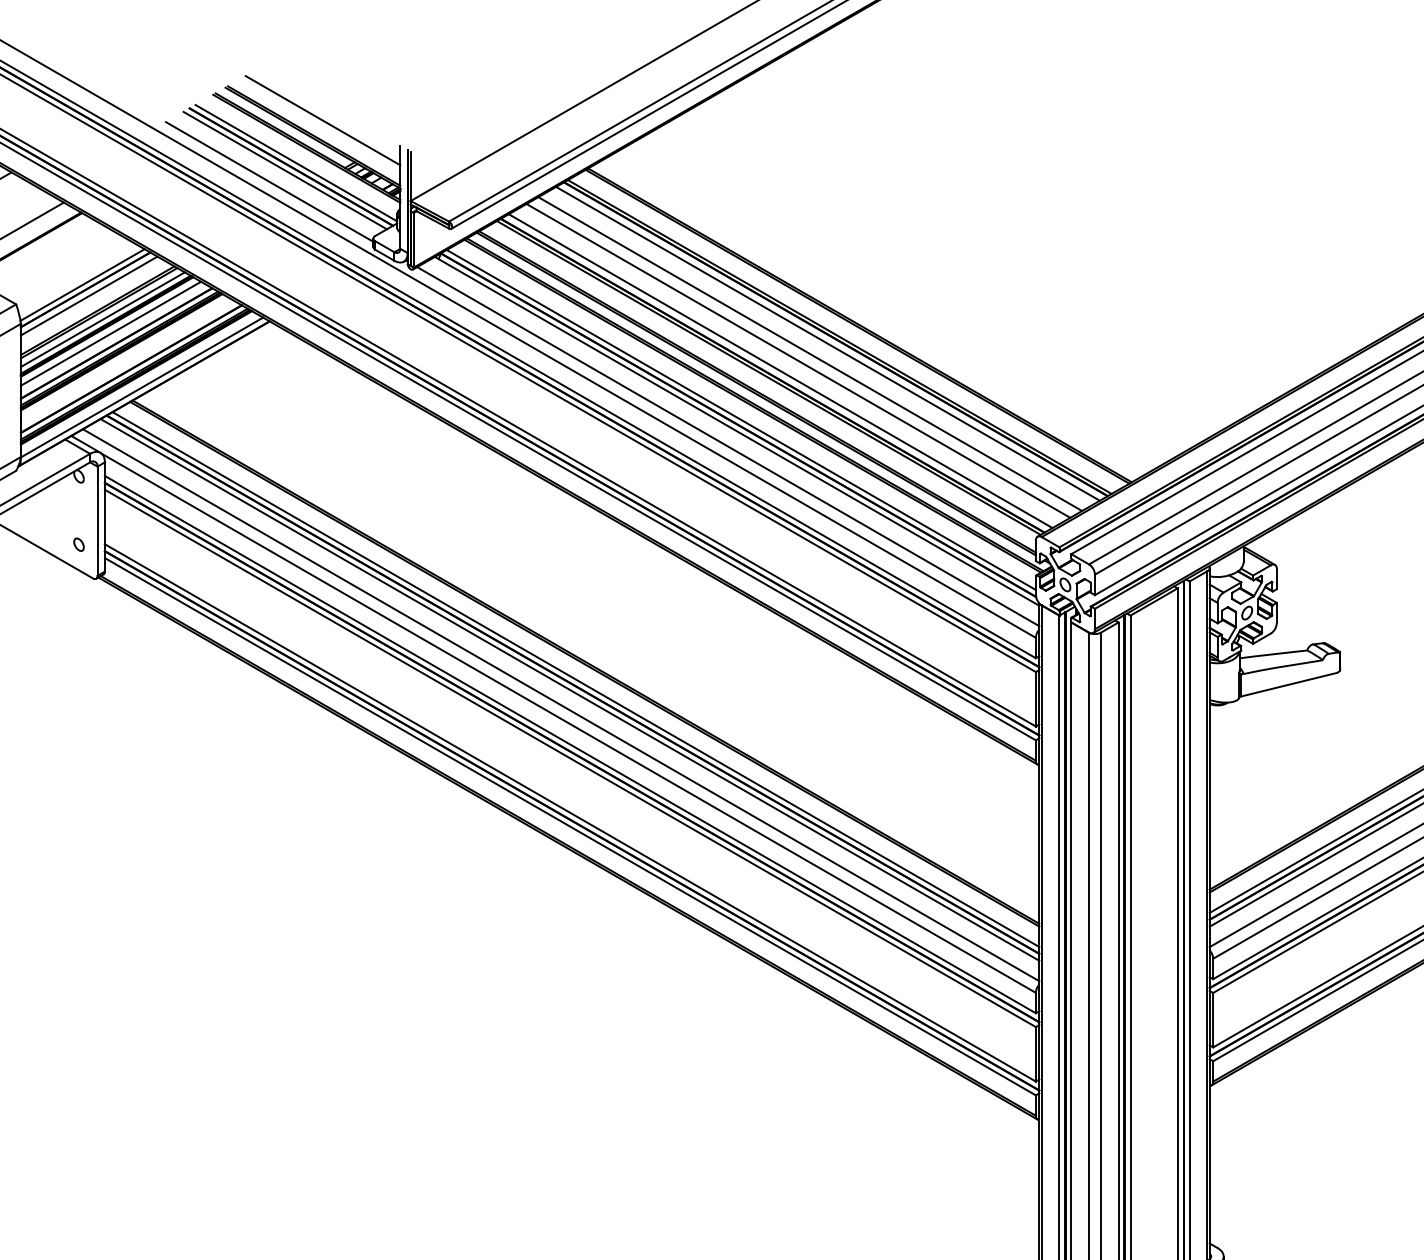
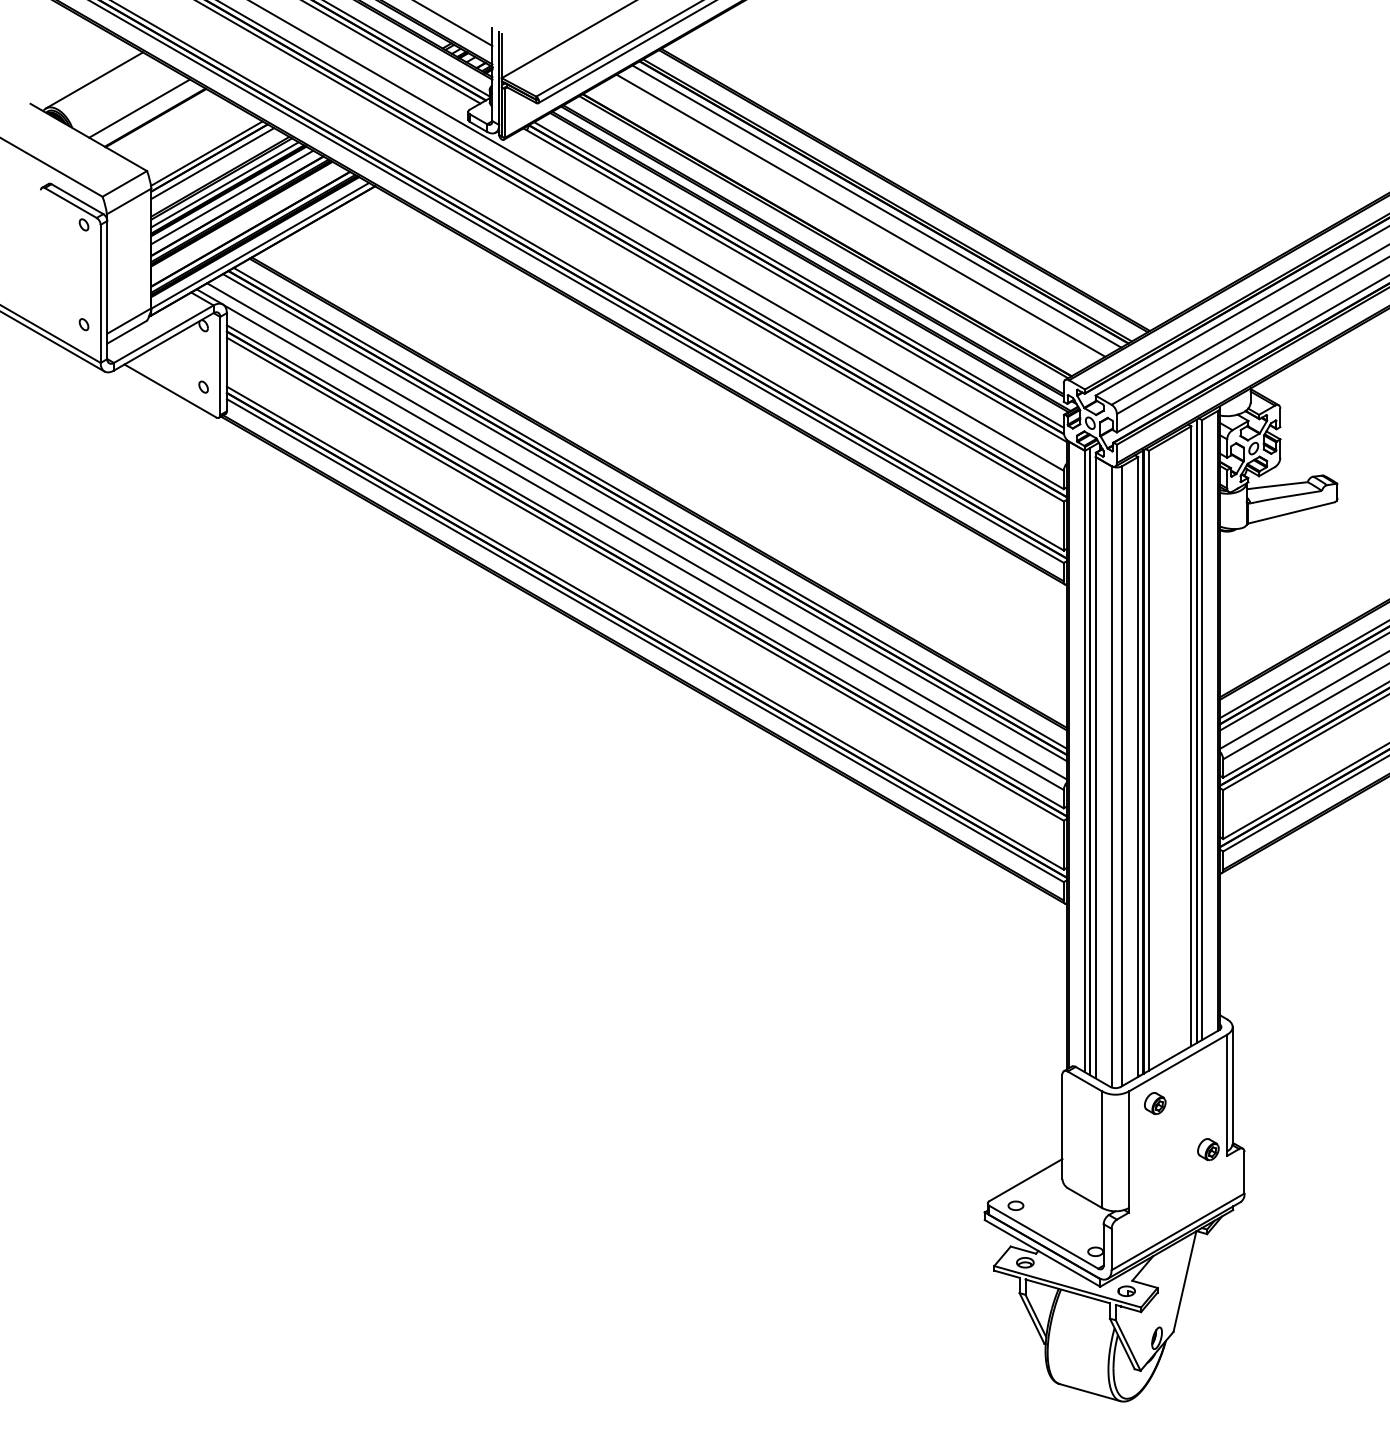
line: (269, 181) -> (374, 60), removed
line: (797, 360) -> (849, 221), removed
line: (779, 371) -> (833, 231), removed
line: (727, 446) -> (786, 298), removed

